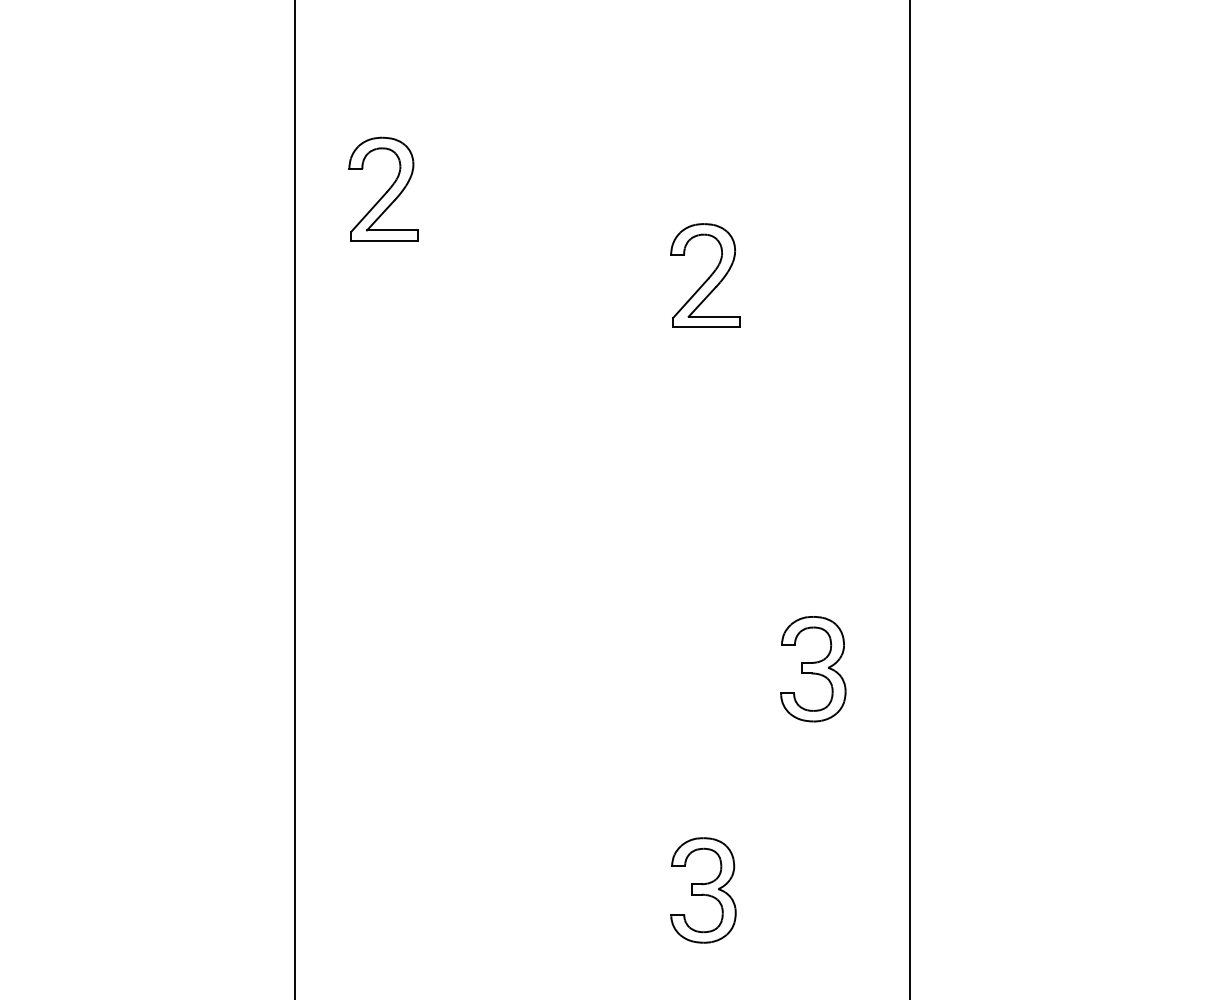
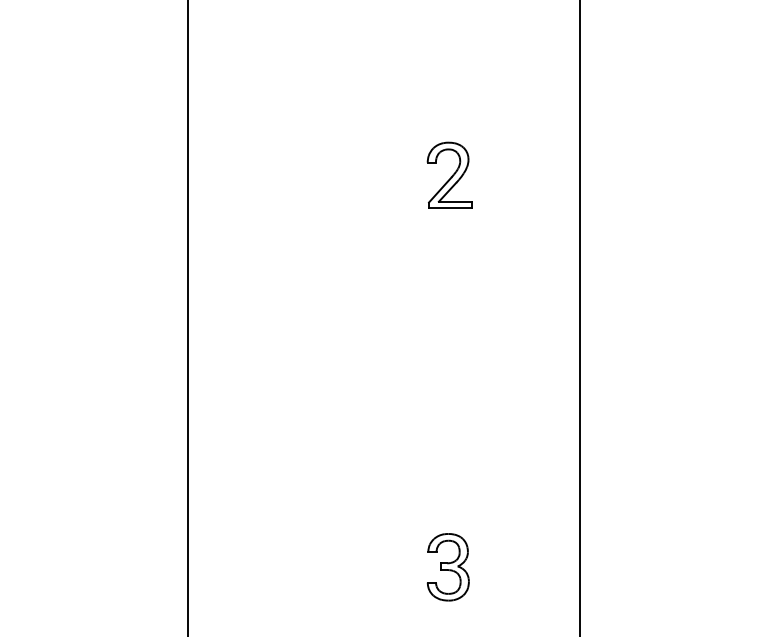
part: (383, 187) -> (244, 119), removed
part: (812, 669) -> (517, 426), removed

